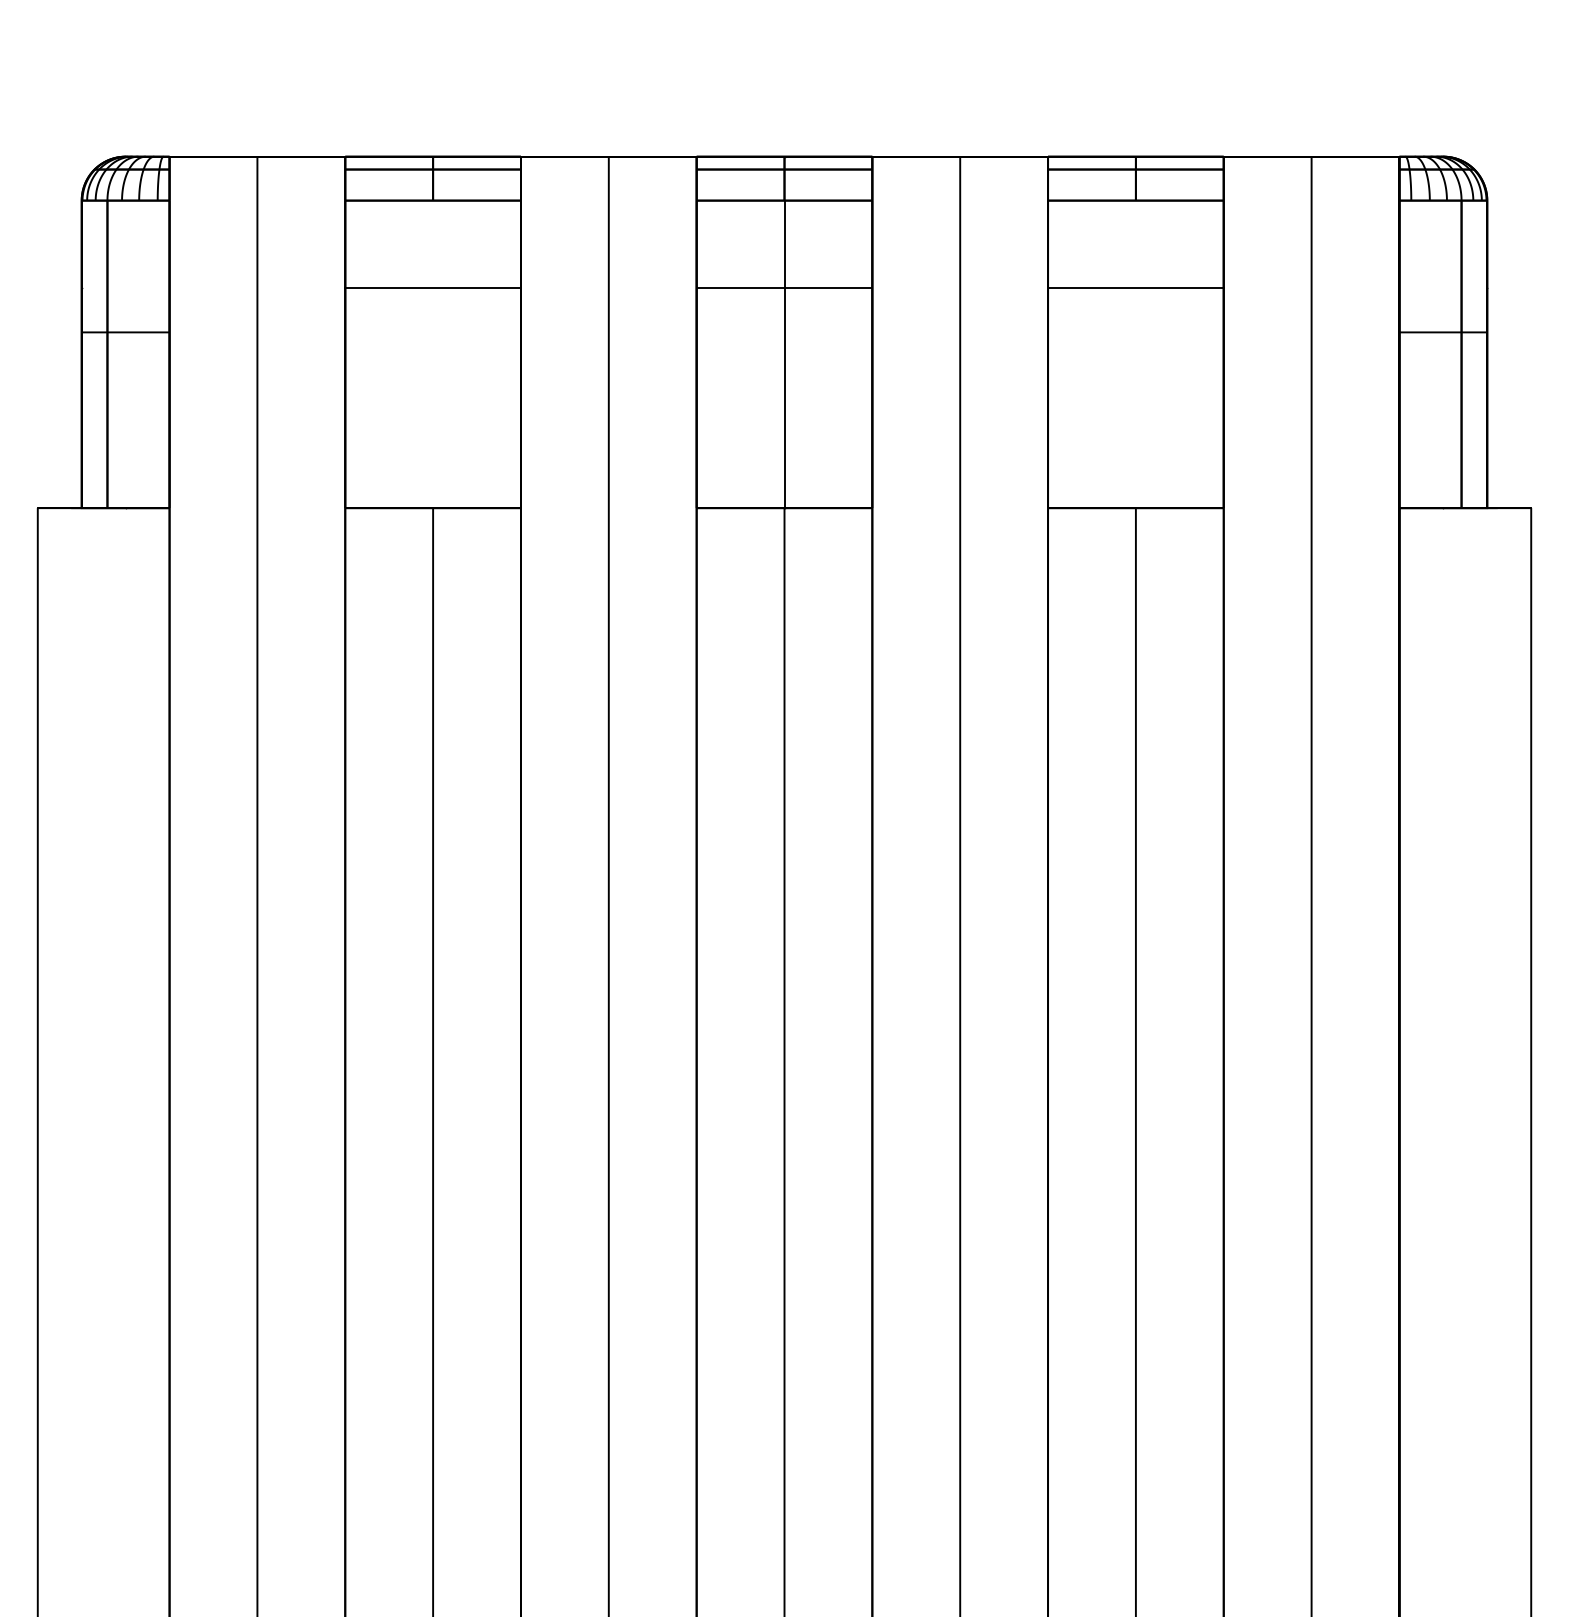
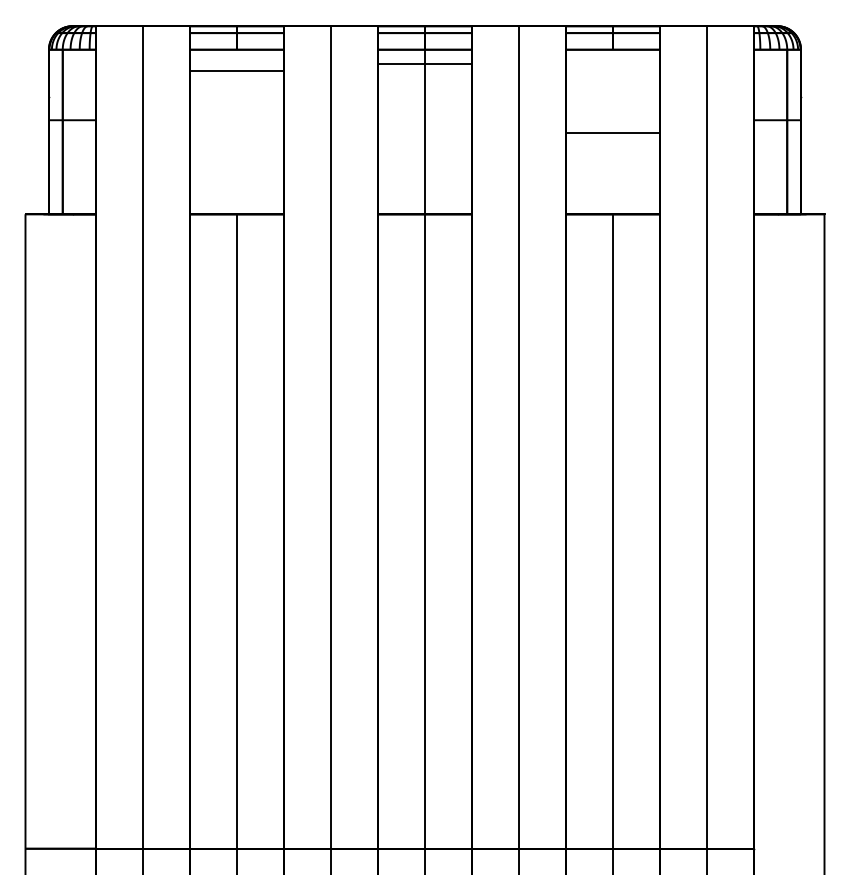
line: (434, 288) -> (237, 70), moved
line: (785, 288) -> (425, 63), moved
line: (1136, 288) -> (613, 132), moved

